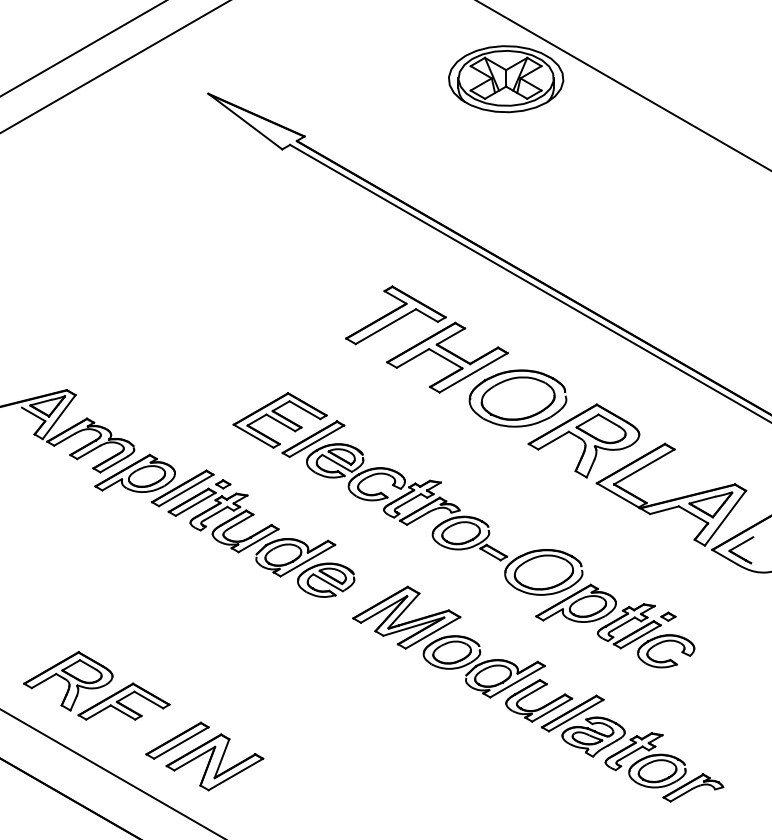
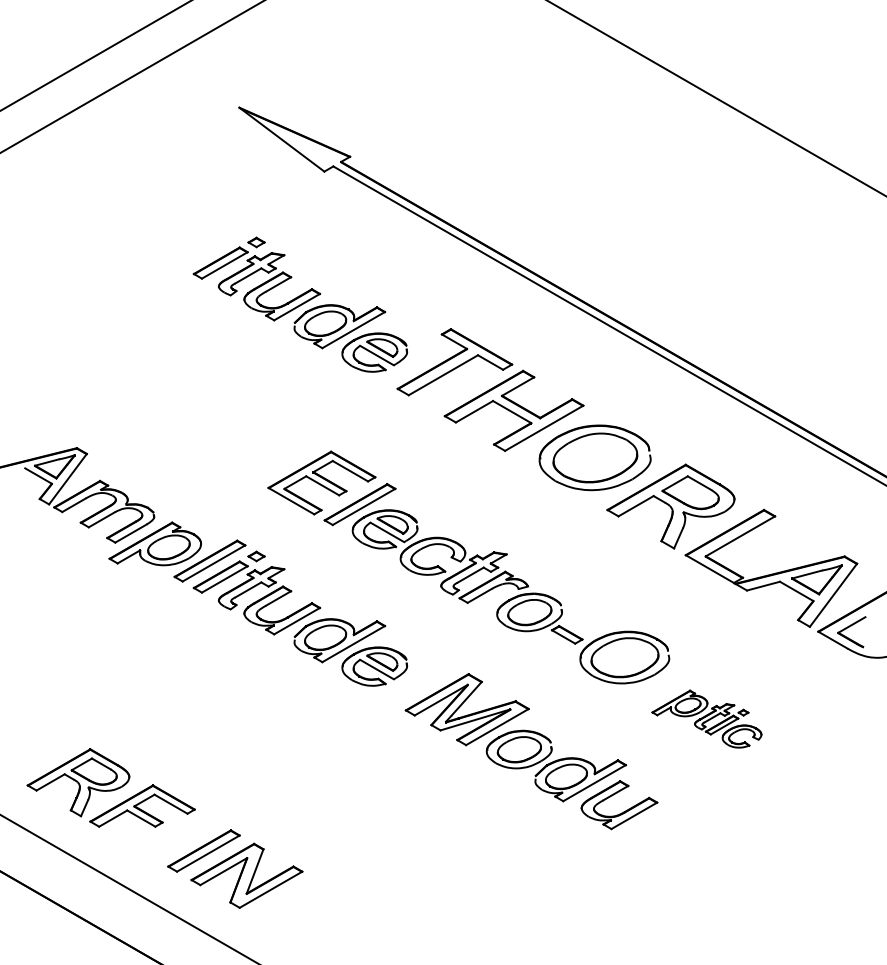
part: (506, 78) -> (581, 90), removed
part: (261, 265) -> (300, 304), added
part: (614, 625) -> (706, 718), size x0.6
part: (632, 748) -> (726, 859), removed

